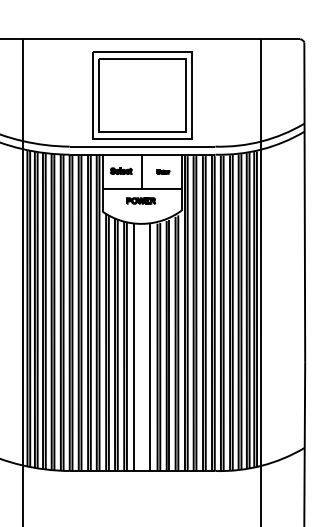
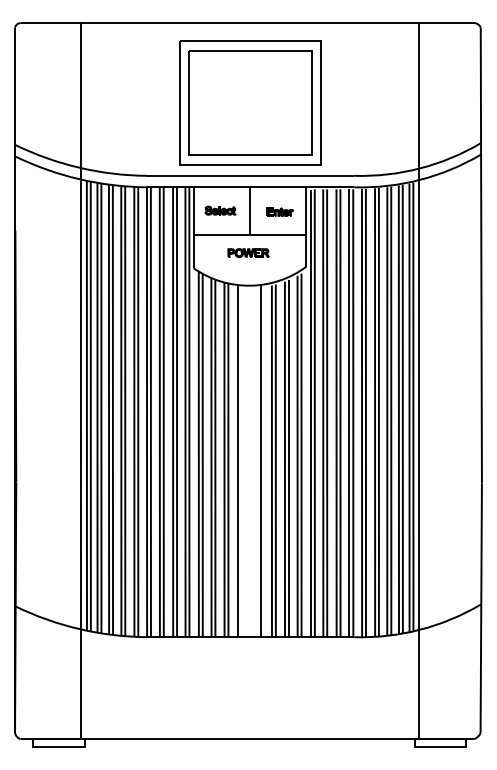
part: (162, 171) -> (279, 211), size x1.43

